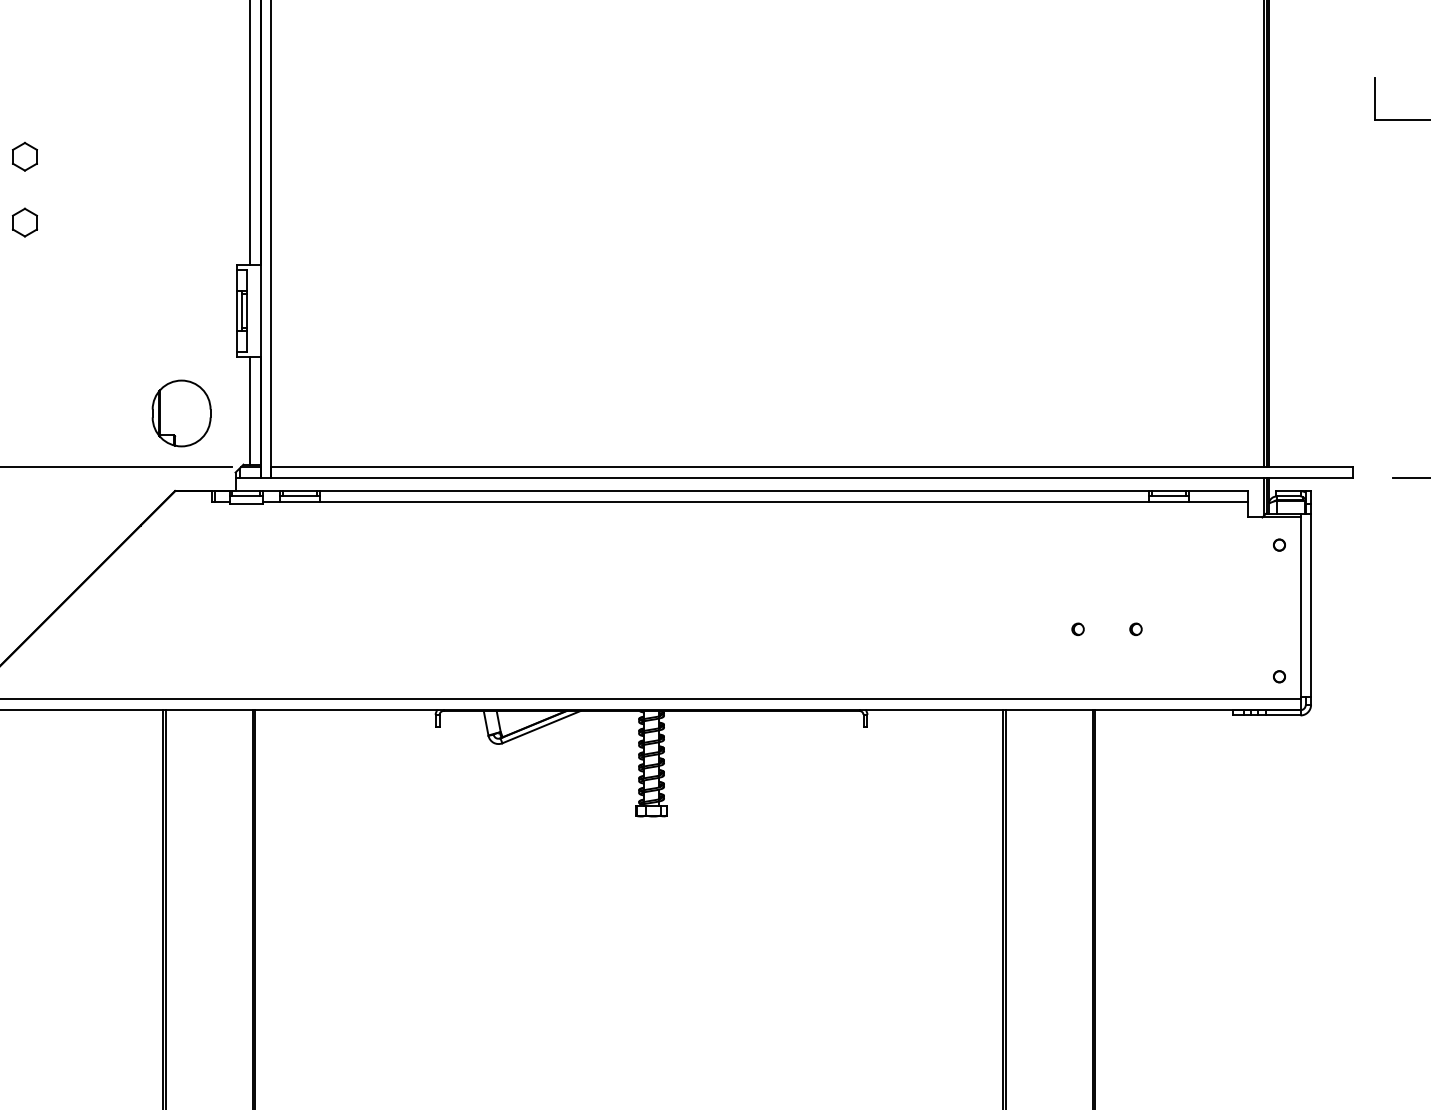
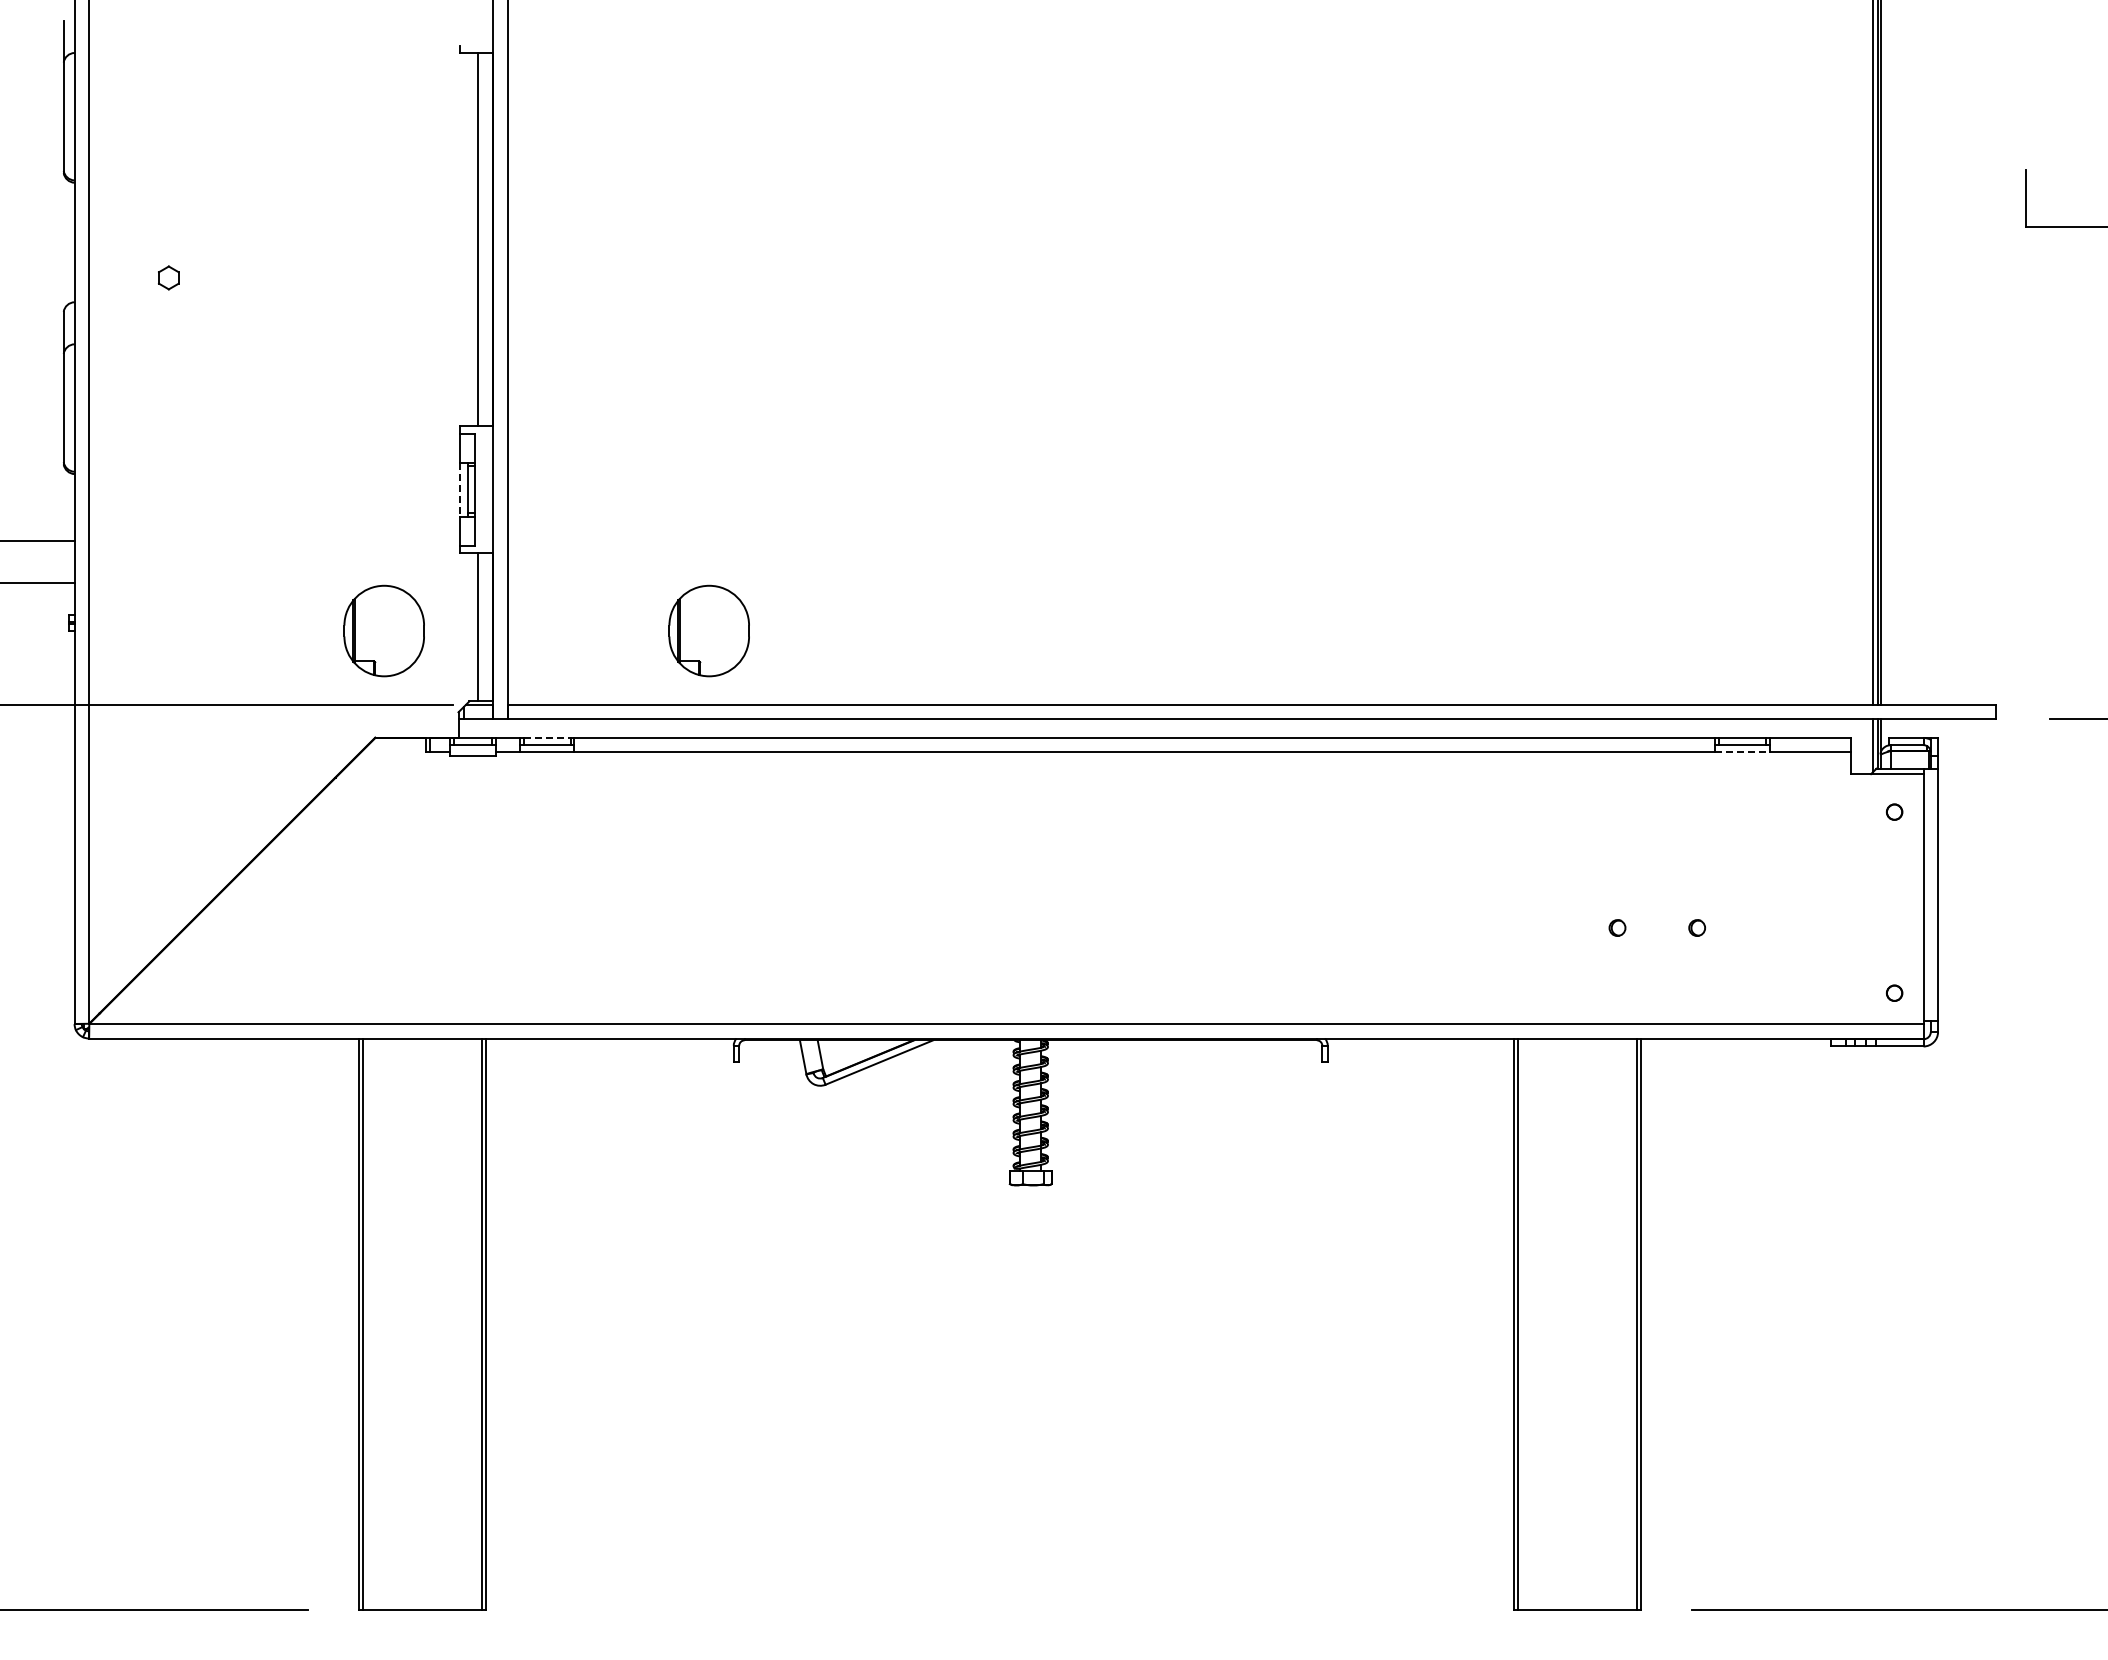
part: (24, 156) -> (168, 277), size x0.6
part: (24, 222) -> (168, 368), removed
line: (237, 311) -> (460, 490), solid -> dashed
part: (417, 413) -> (708, 630), added
line: (300, 490) -> (547, 737), solid -> dashed
line: (1168, 501) -> (1742, 752), solid -> dashed

